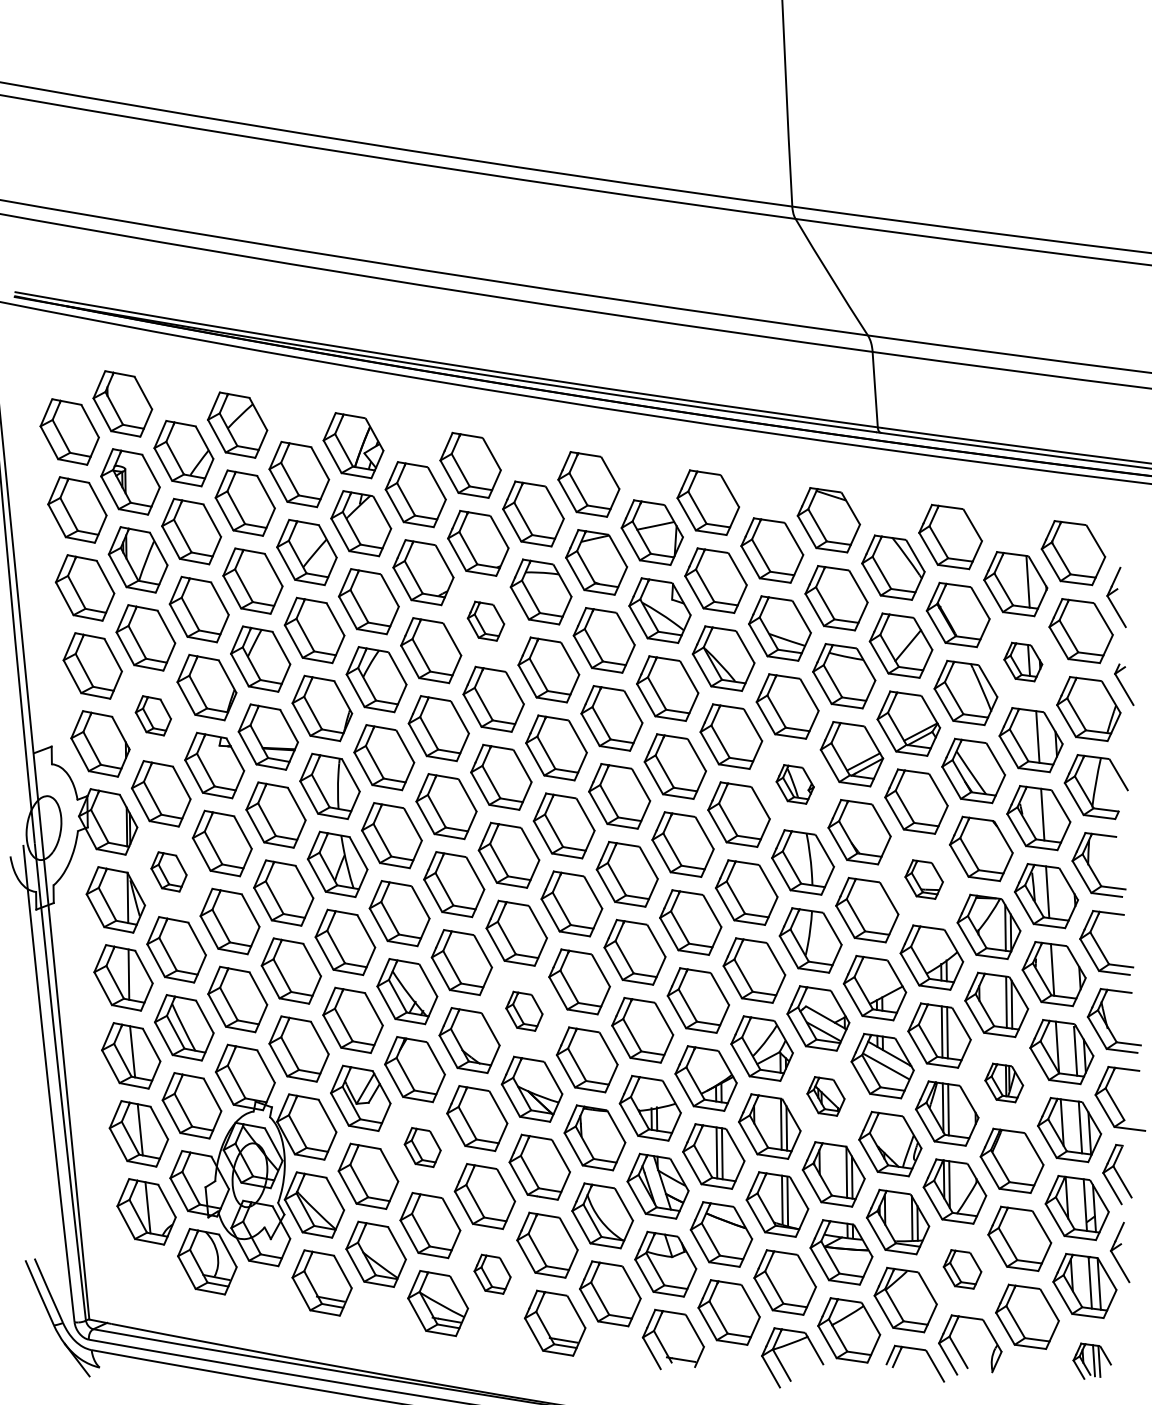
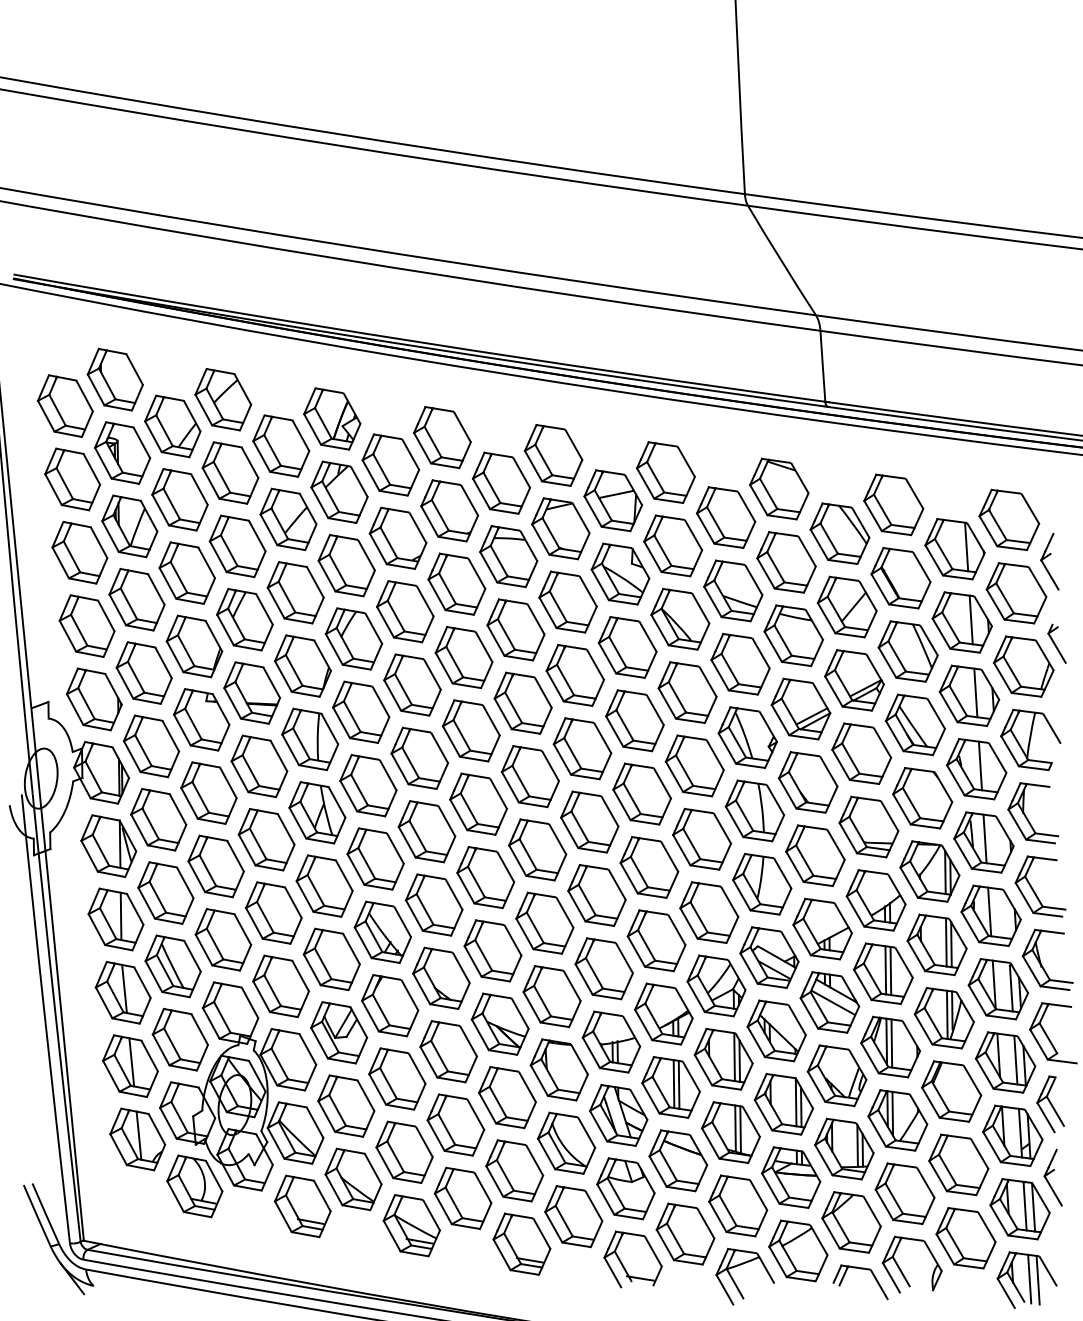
part: (485, 620) -> (456, 583), size x1.67
part: (1022, 662) -> (961, 622), size x1.67
part: (152, 715) -> (143, 672), size x1.67
part: (795, 784) -> (747, 737), size x1.67
part: (168, 871) -> (158, 819), size x1.67
part: (923, 879) -> (868, 826), size x1.67
part: (523, 1010) -> (492, 950), size x1.67
part: (1003, 1083) -> (943, 1018), size x1.67
part: (825, 1095) -> (776, 1030), size x1.67
part: (422, 1147) -> (397, 1078), size x1.67
part: (962, 1269) -> (904, 1193), size x1.67
part: (491, 1273) -> (462, 1197), size x1.67
part: (1091, 1360) -> (1026, 1279), size x1.67

